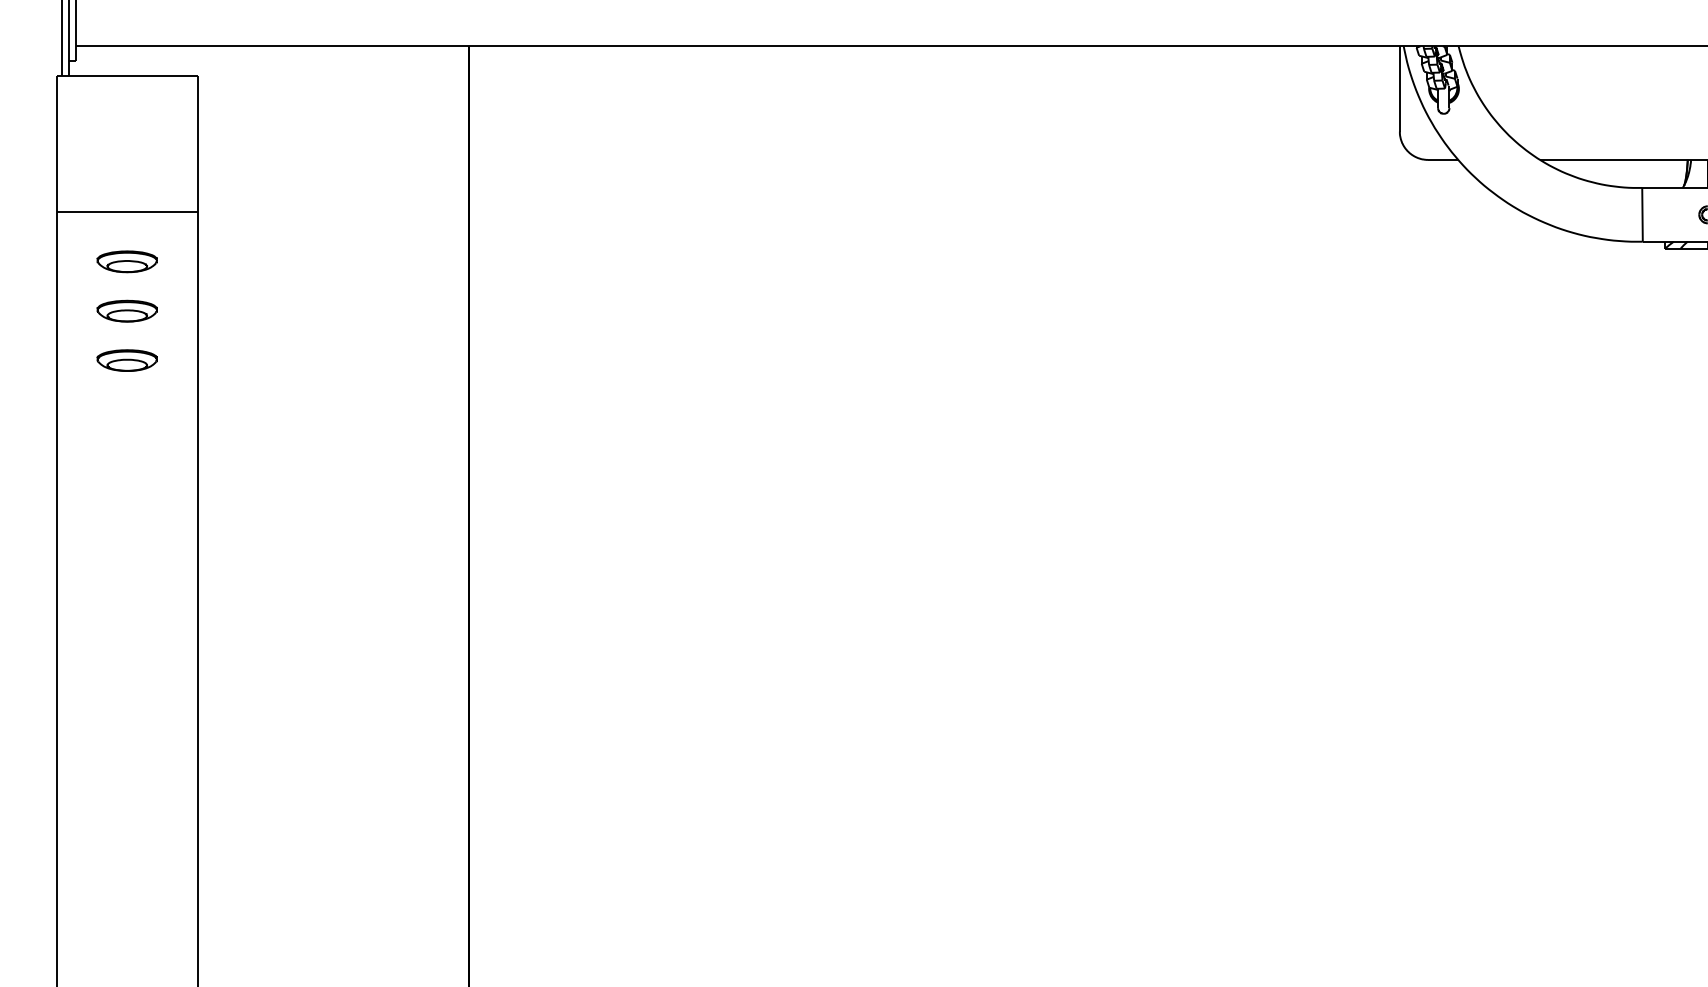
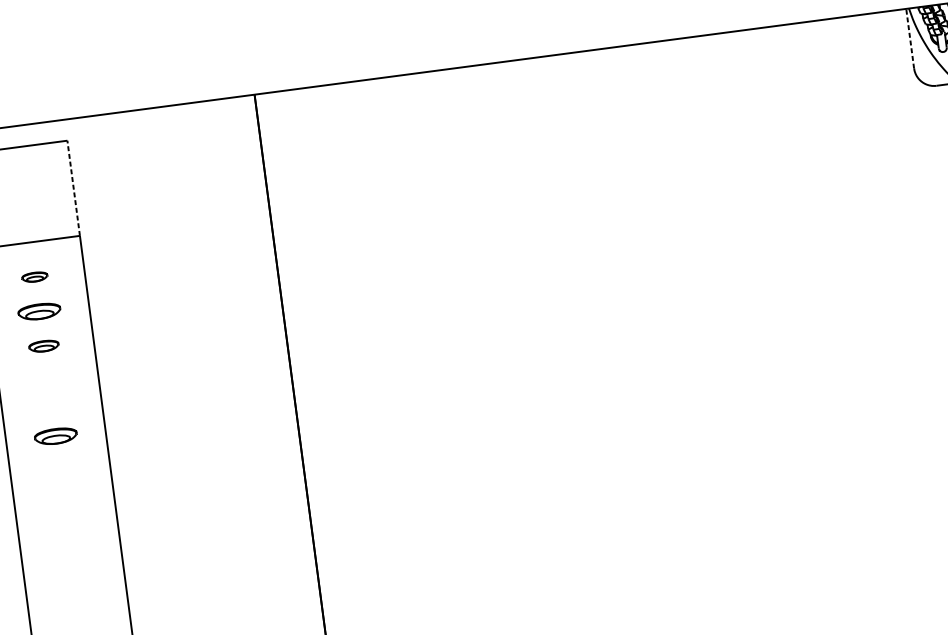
line: (1399, 89) -> (910, 39), solid -> dashed
line: (198, 144) -> (73, 188), solid -> dashed
part: (126, 261) -> (34, 276), size x0.6
part: (126, 360) -> (43, 346), size x0.7
part: (126, 488) -> (55, 435), added

